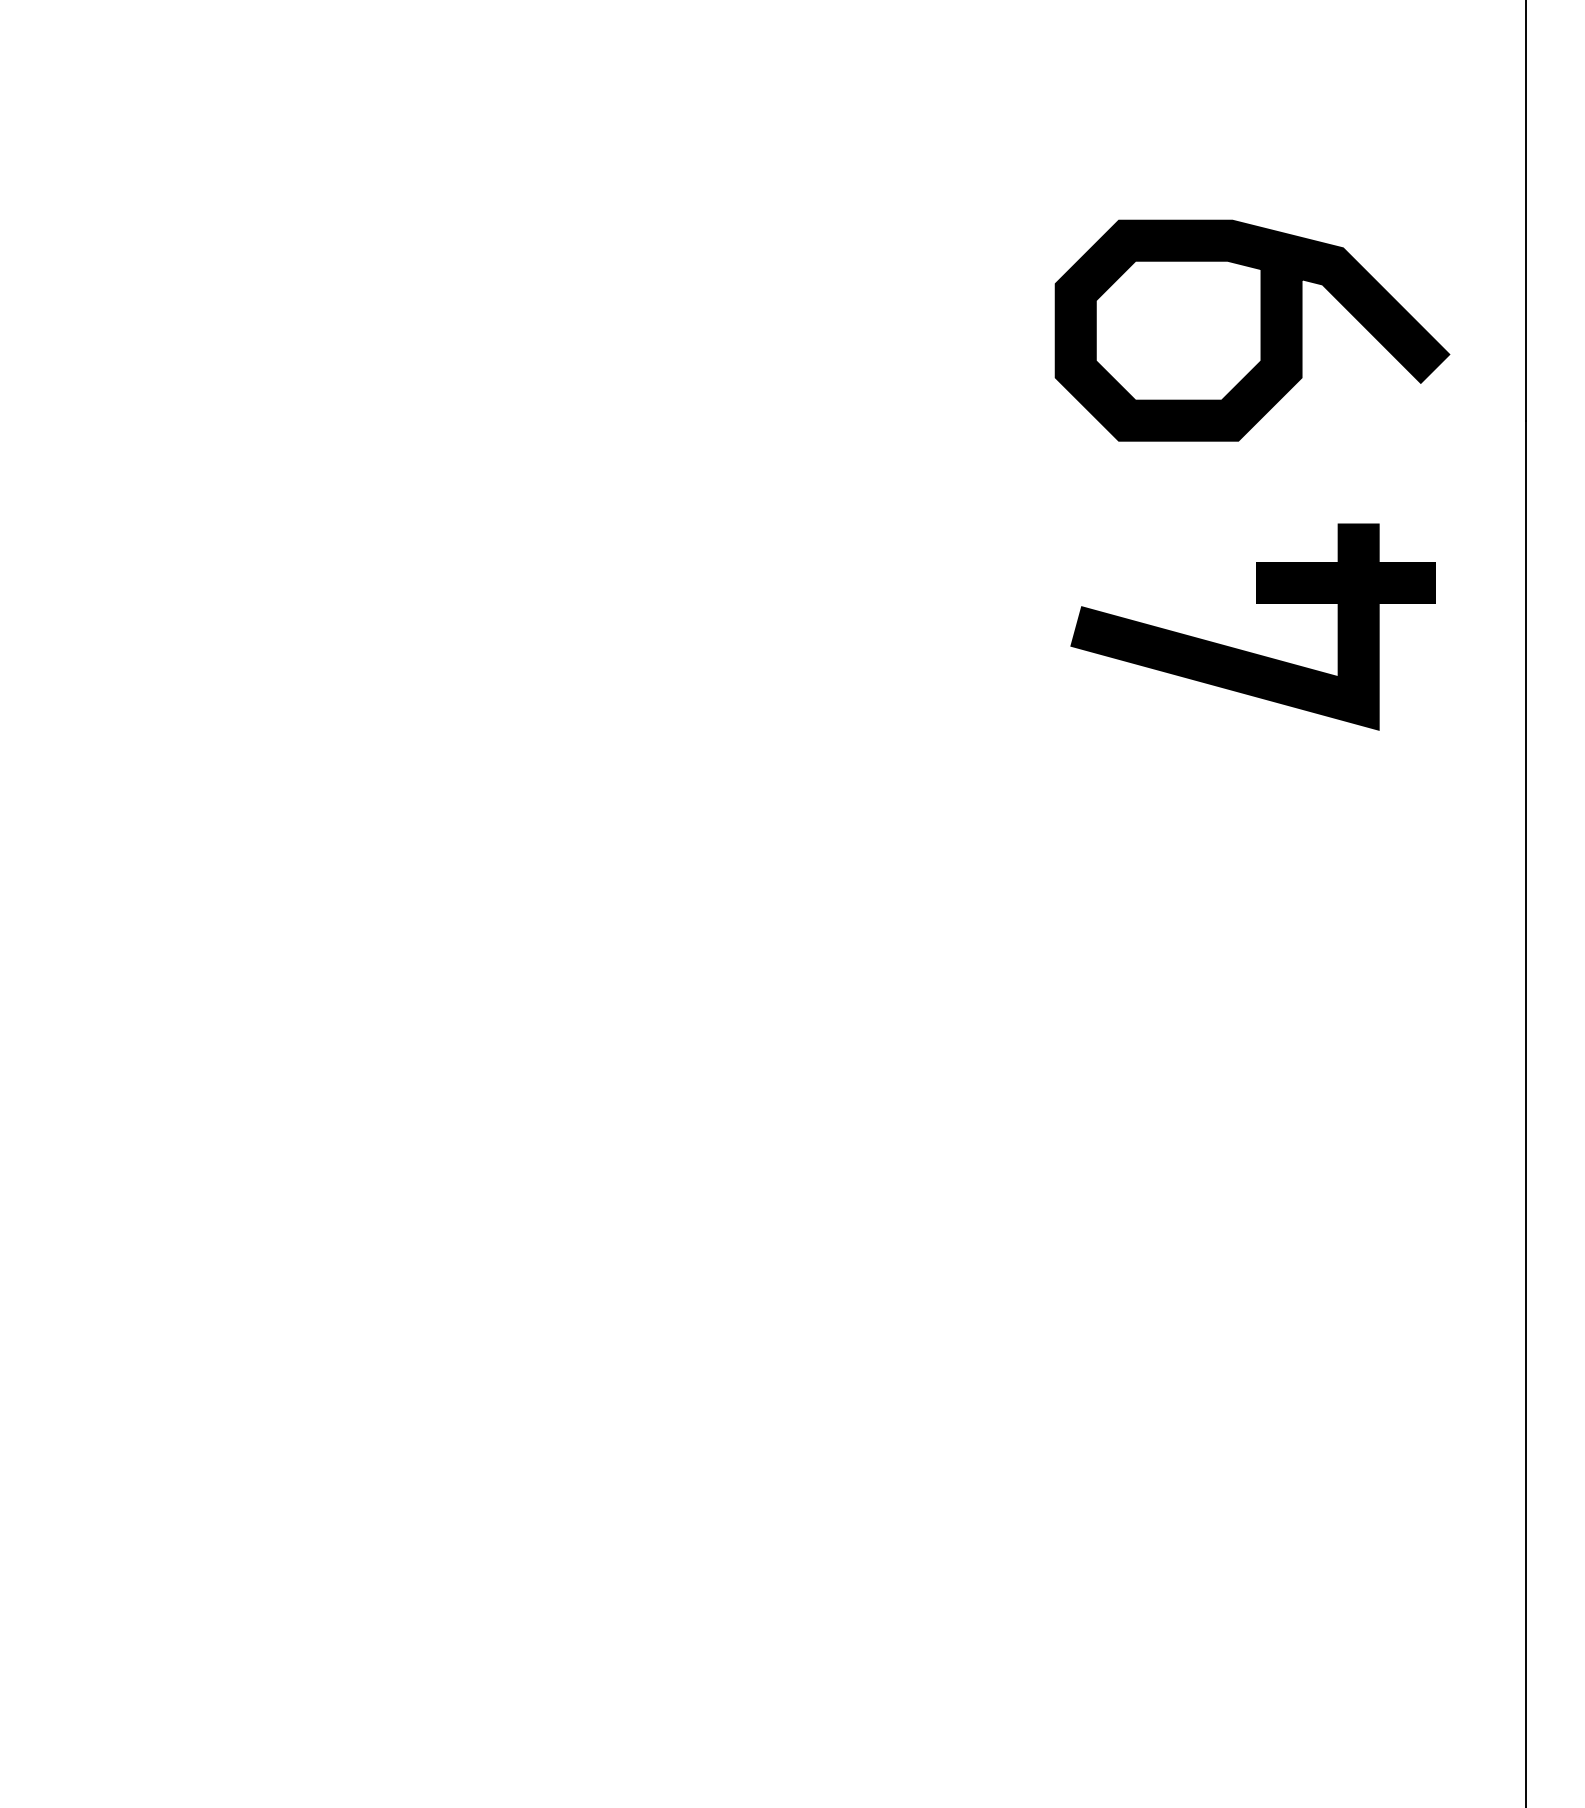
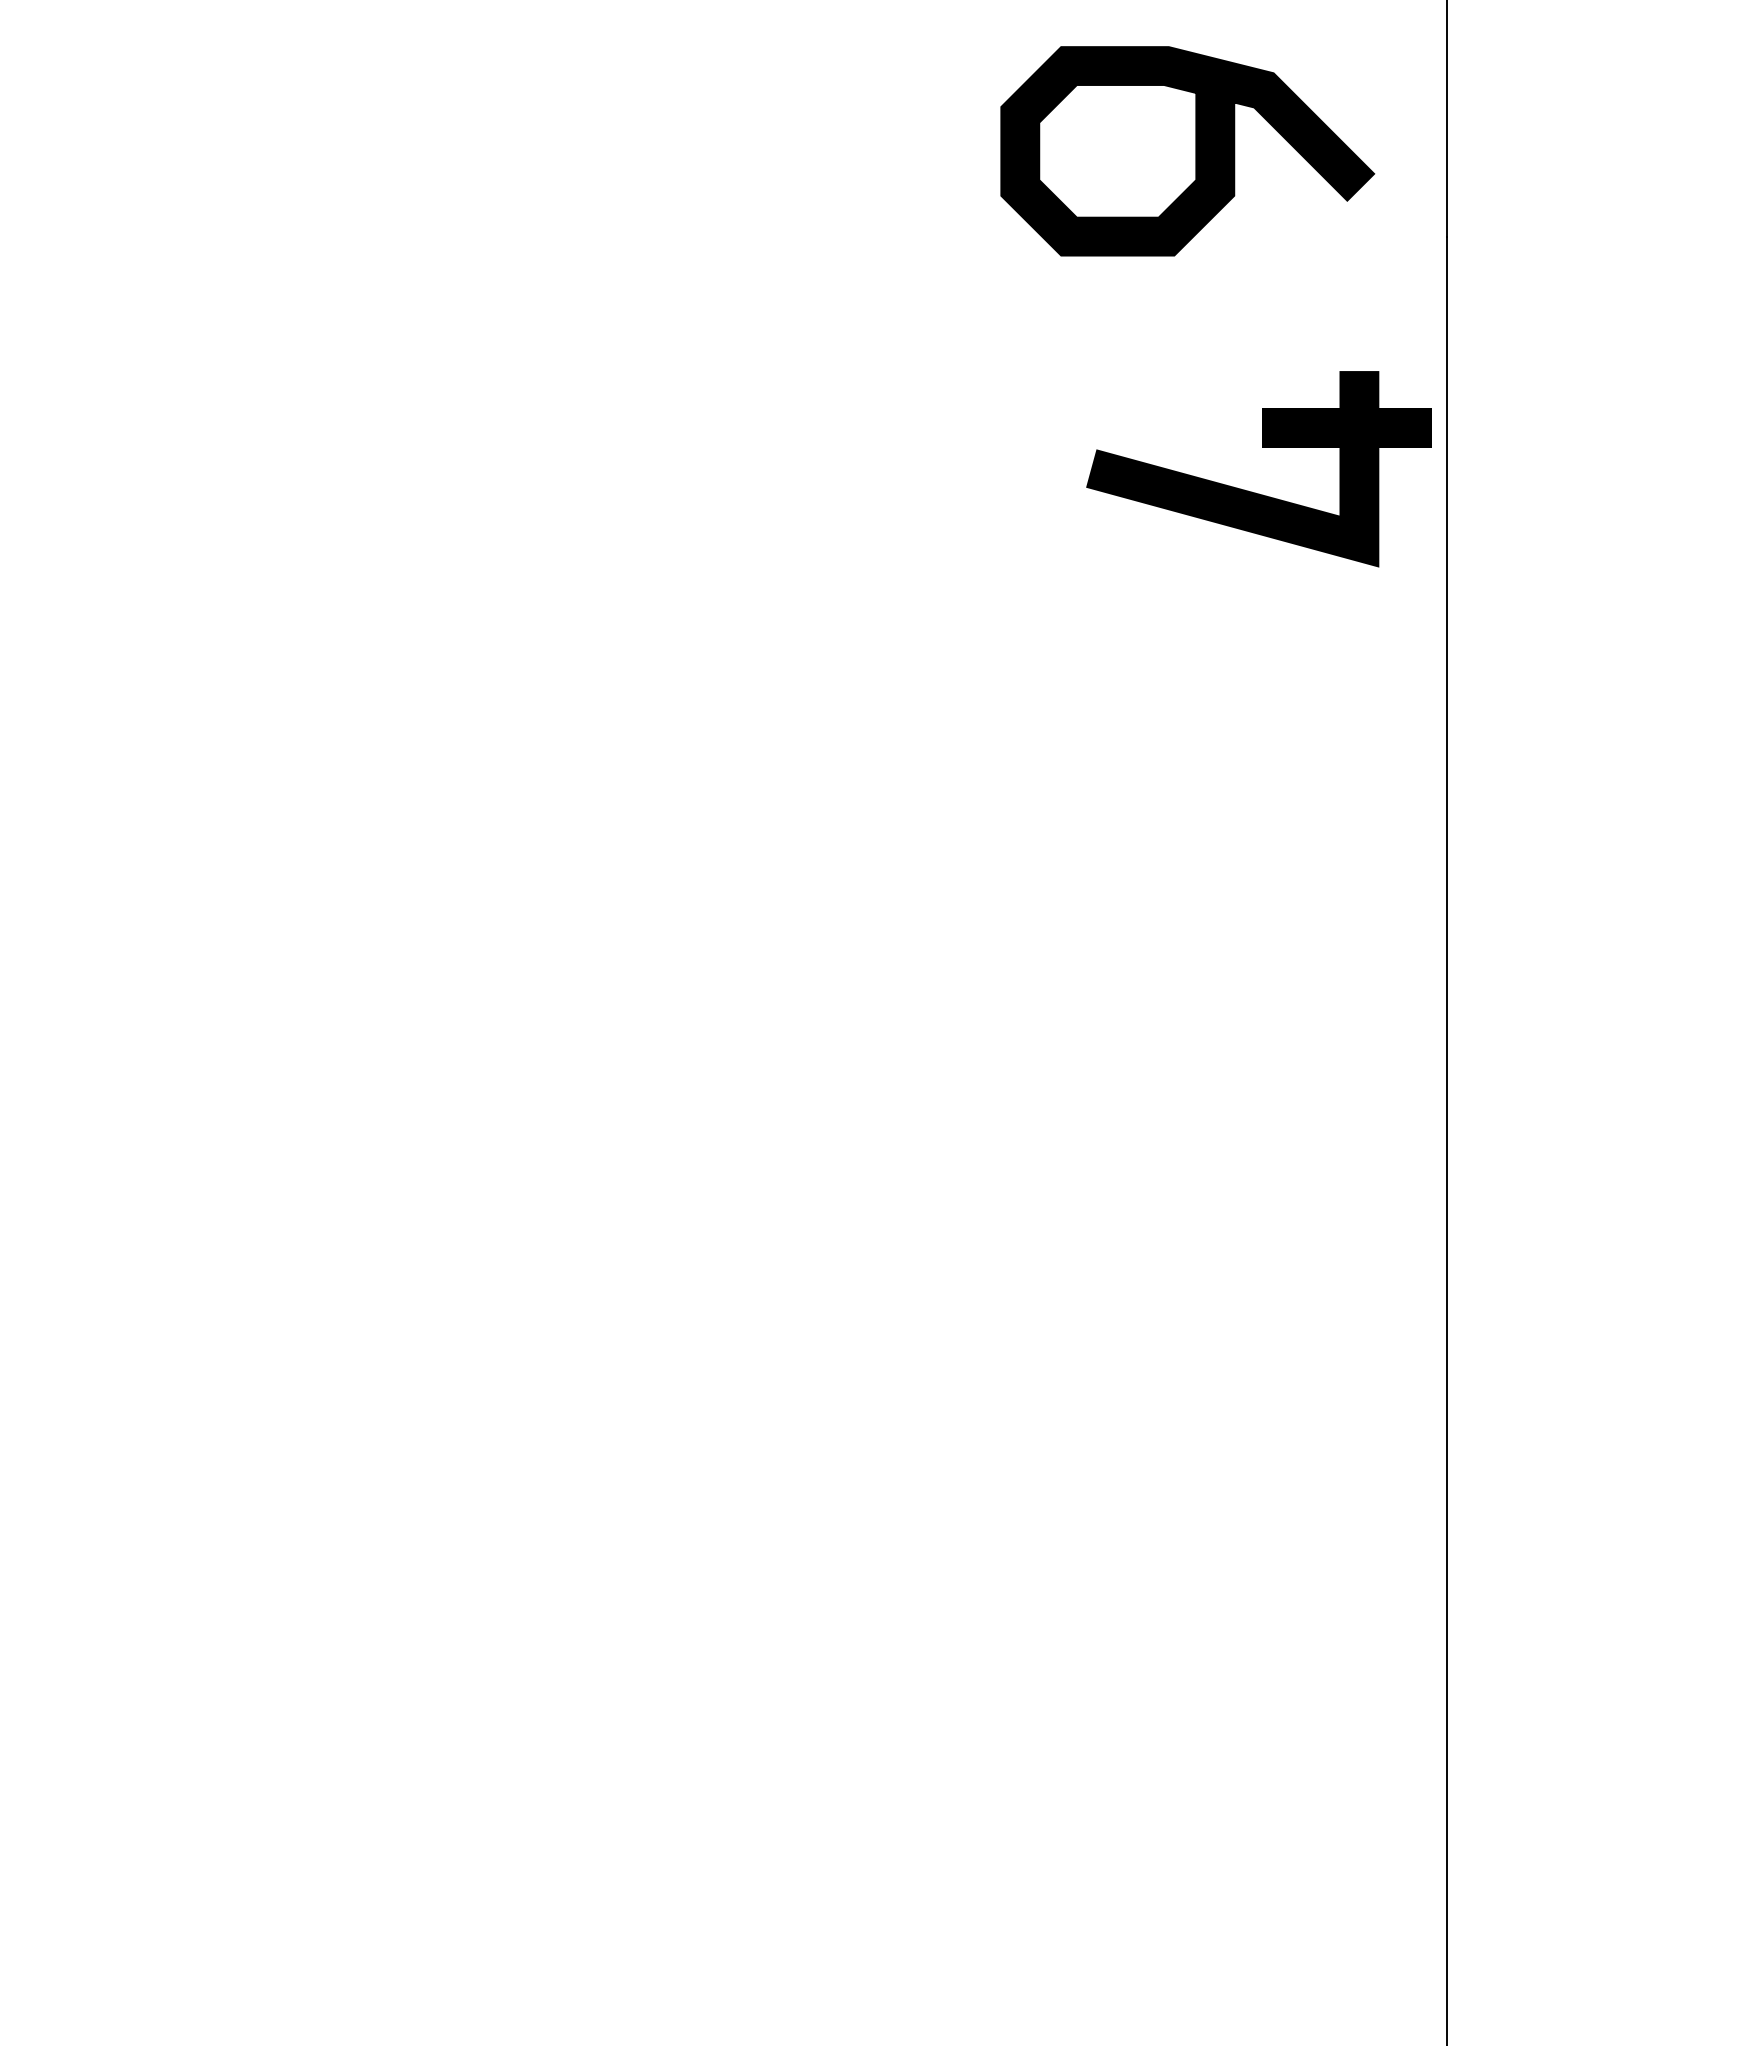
part: (1256, 604) -> (1262, 447), moved

